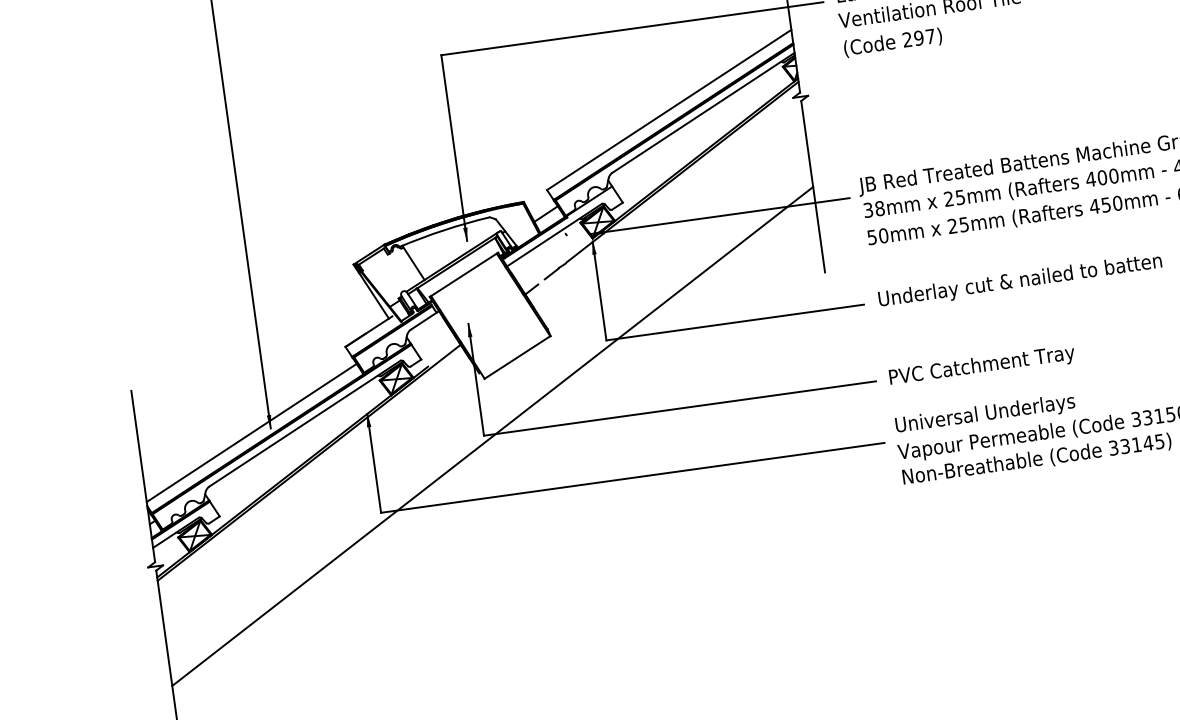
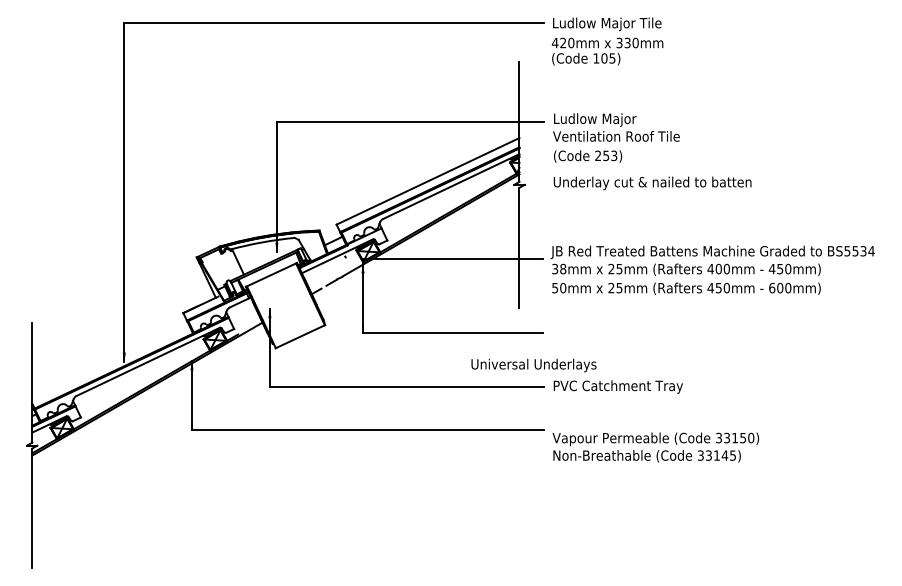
text: (924, 36) -> (610, 155), 297) -> 253)
text: (1020, 281) -> (652, 183), moved
text: (984, 414) -> (533, 365), moved
line: (251, 432) -> (110, 362), removed
line: (492, 436) -> (275, 388), removed

